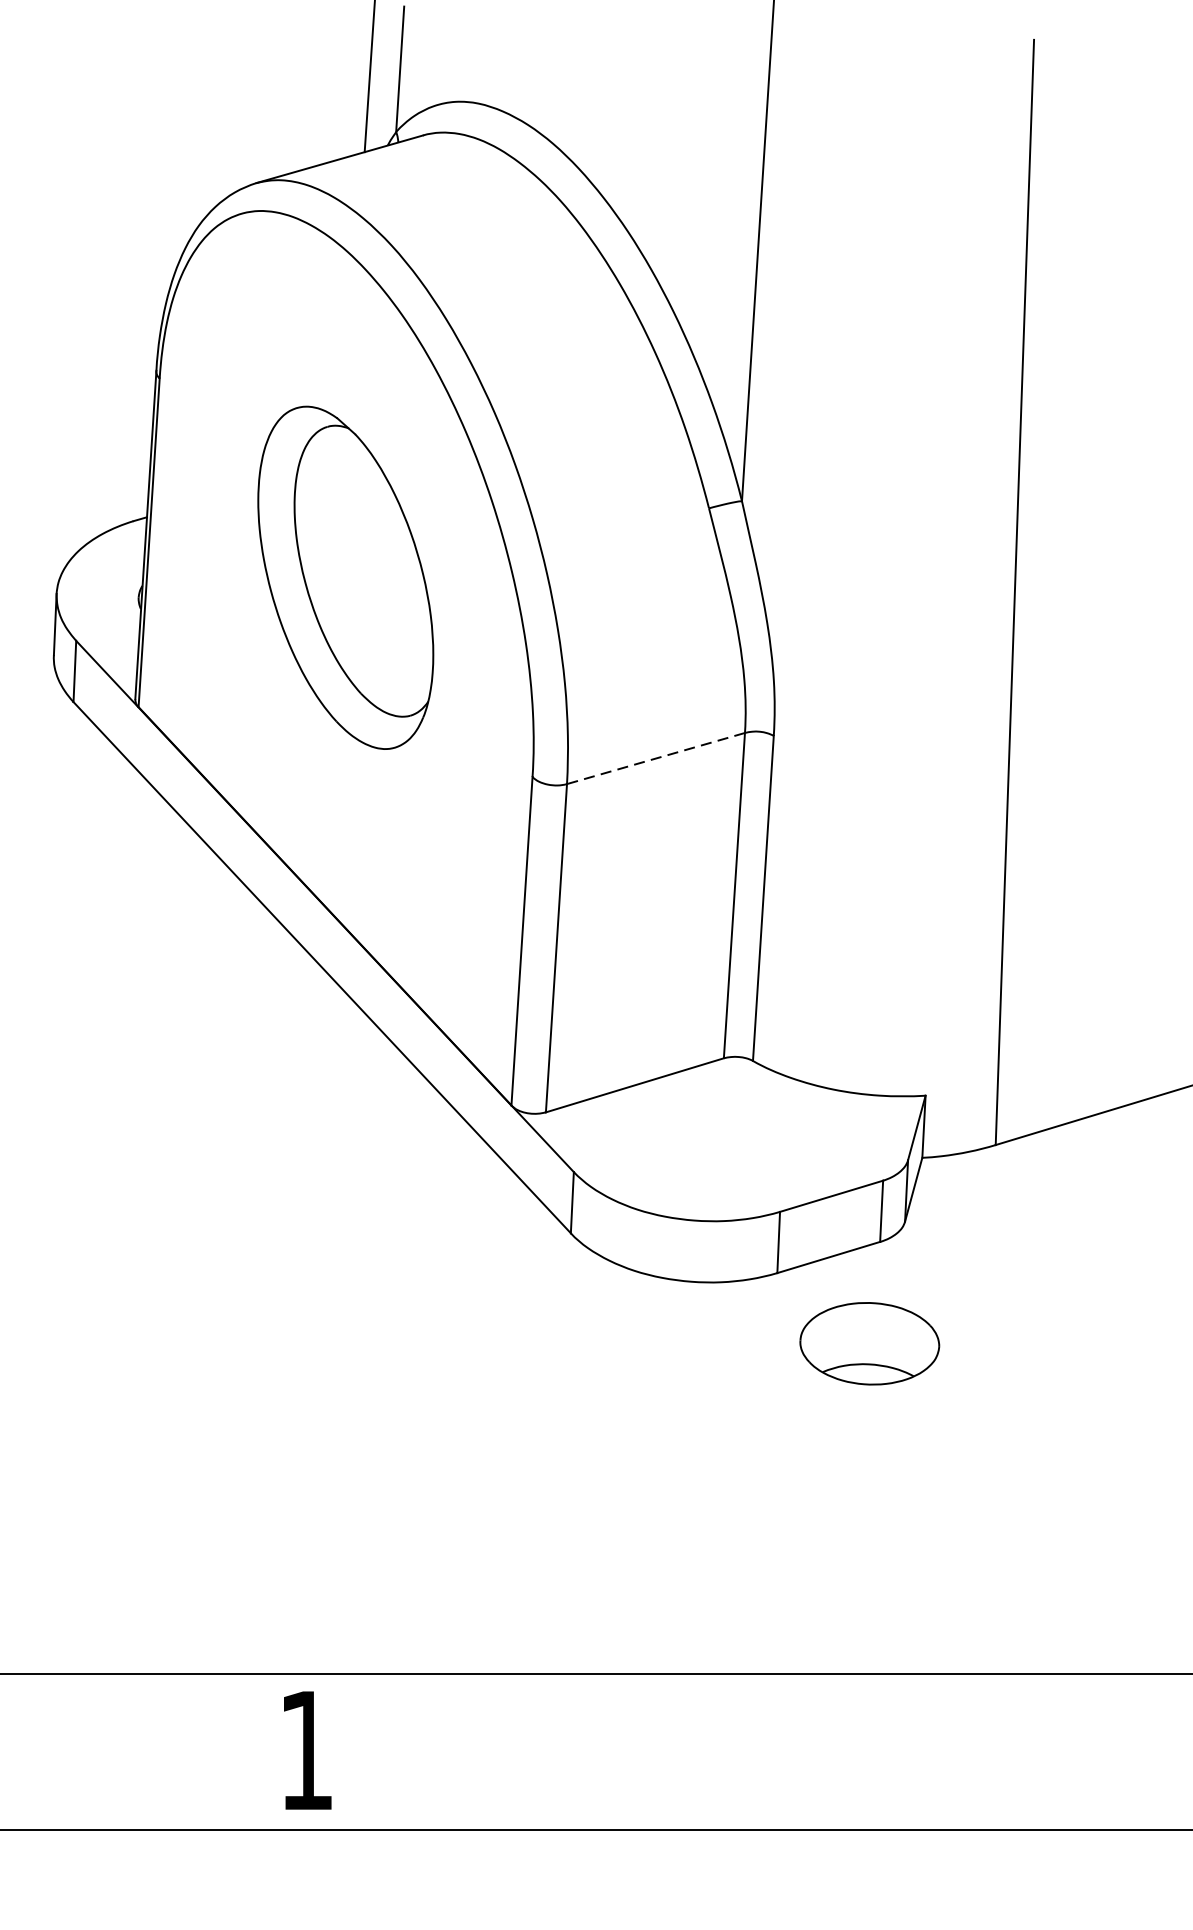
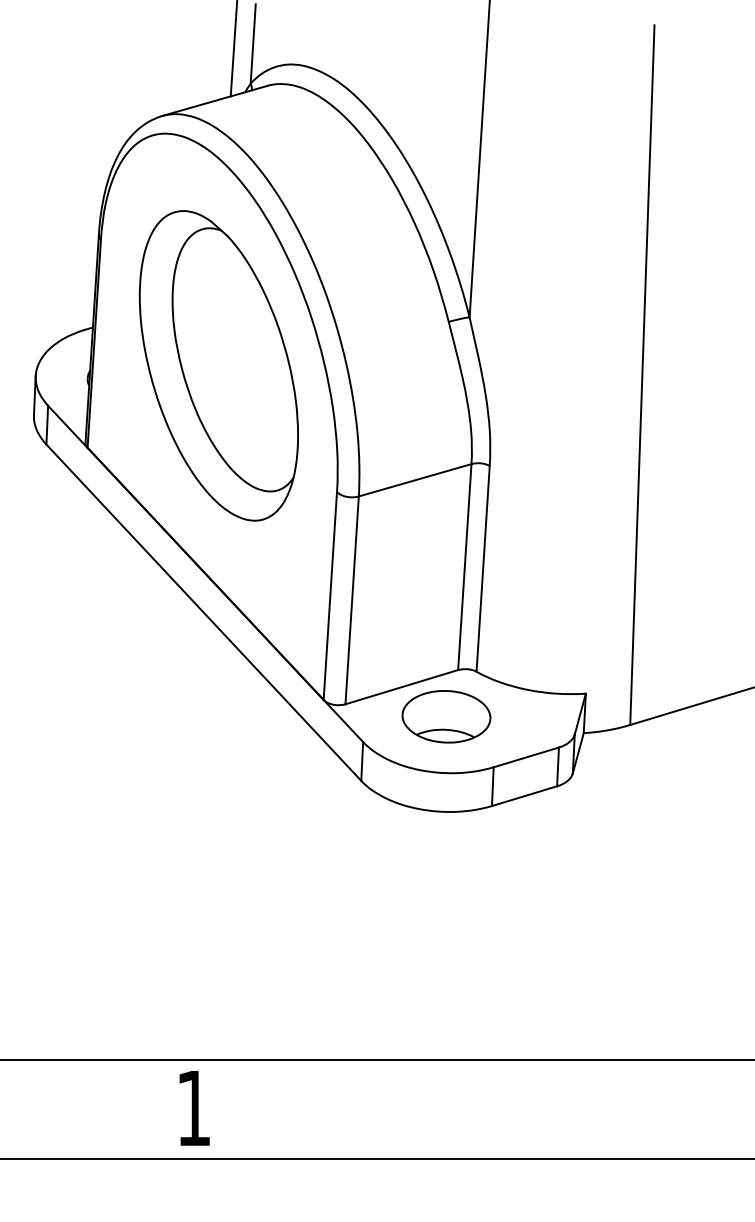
part: (345, 577) -> (218, 365), size x1.43
line: (656, 758) -> (415, 480), dashed -> solid
part: (869, 1343) -> (446, 716), moved

